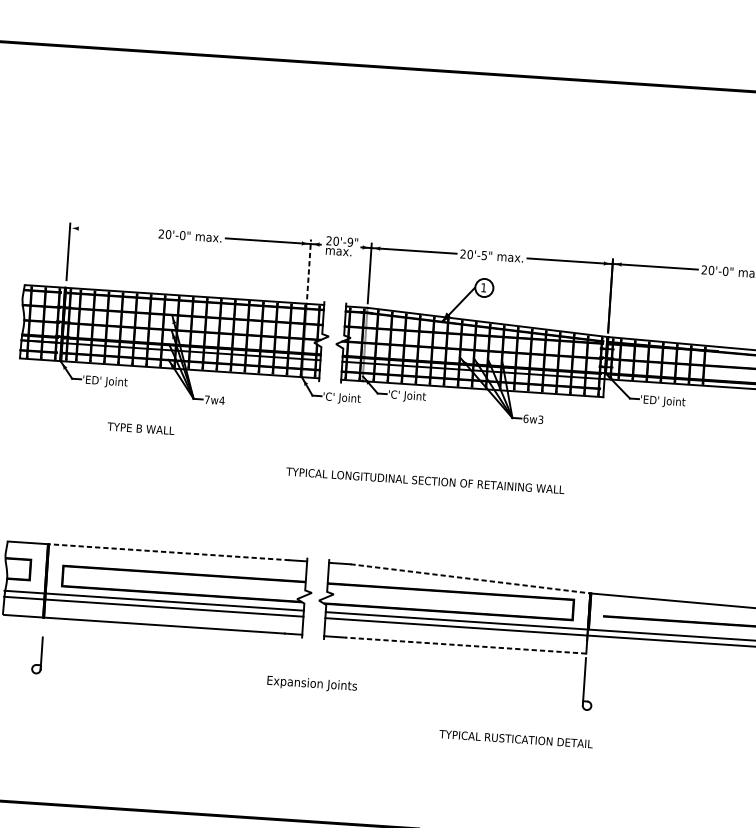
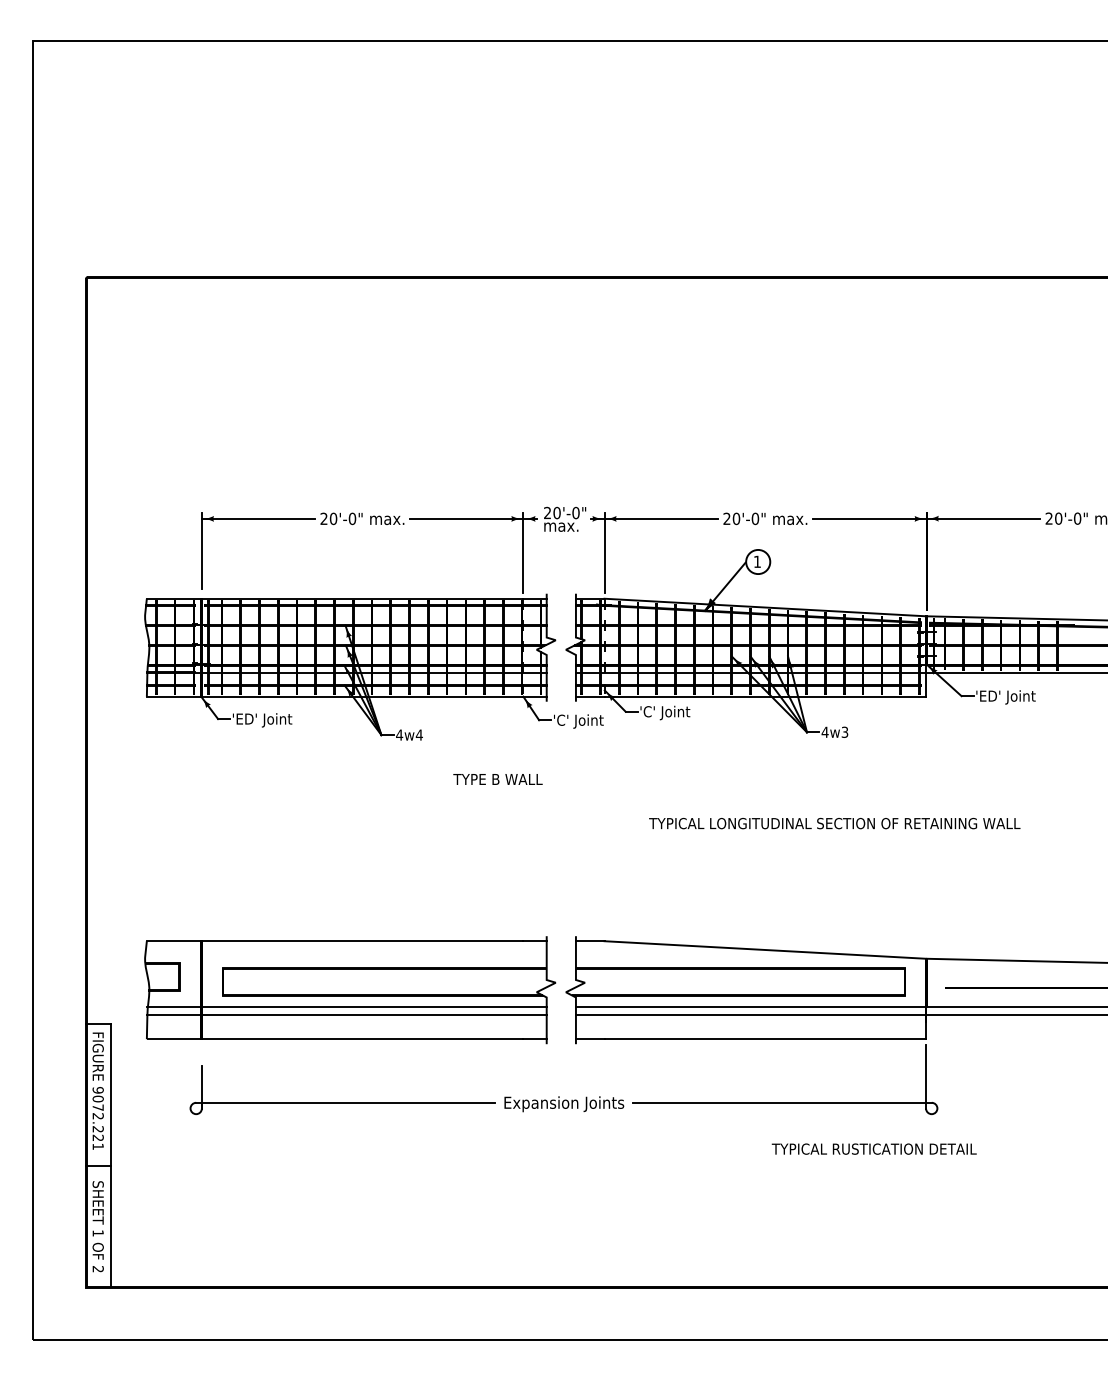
line: (112, 230) -> (258, 518), added
text: (349, 242) -> (575, 513), 20'-9" -> 20'-0"
text: (484, 255) -> (755, 518), 20'-5" -> 20'-0"
line: (309, 269) -> (523, 552), dashed -> solid
text: (207, 399) -> (399, 734), 7w4 -> 4w4
text: (525, 418) -> (824, 731), 6w3 -> 4w3
text: (140, 428) -> (497, 779), moved
text: (425, 480) -> (834, 823), moved
line: (169, 552) -> (362, 941), dashed -> solid
line: (470, 578) -> (765, 949), dashed -> solid
line: (466, 645) -> (765, 1039), dashed -> solid
line: (149, 672) -> (347, 1102), added
line: (473, 693) -> (779, 1102), added
text: (515, 738) -> (873, 1148), moved

